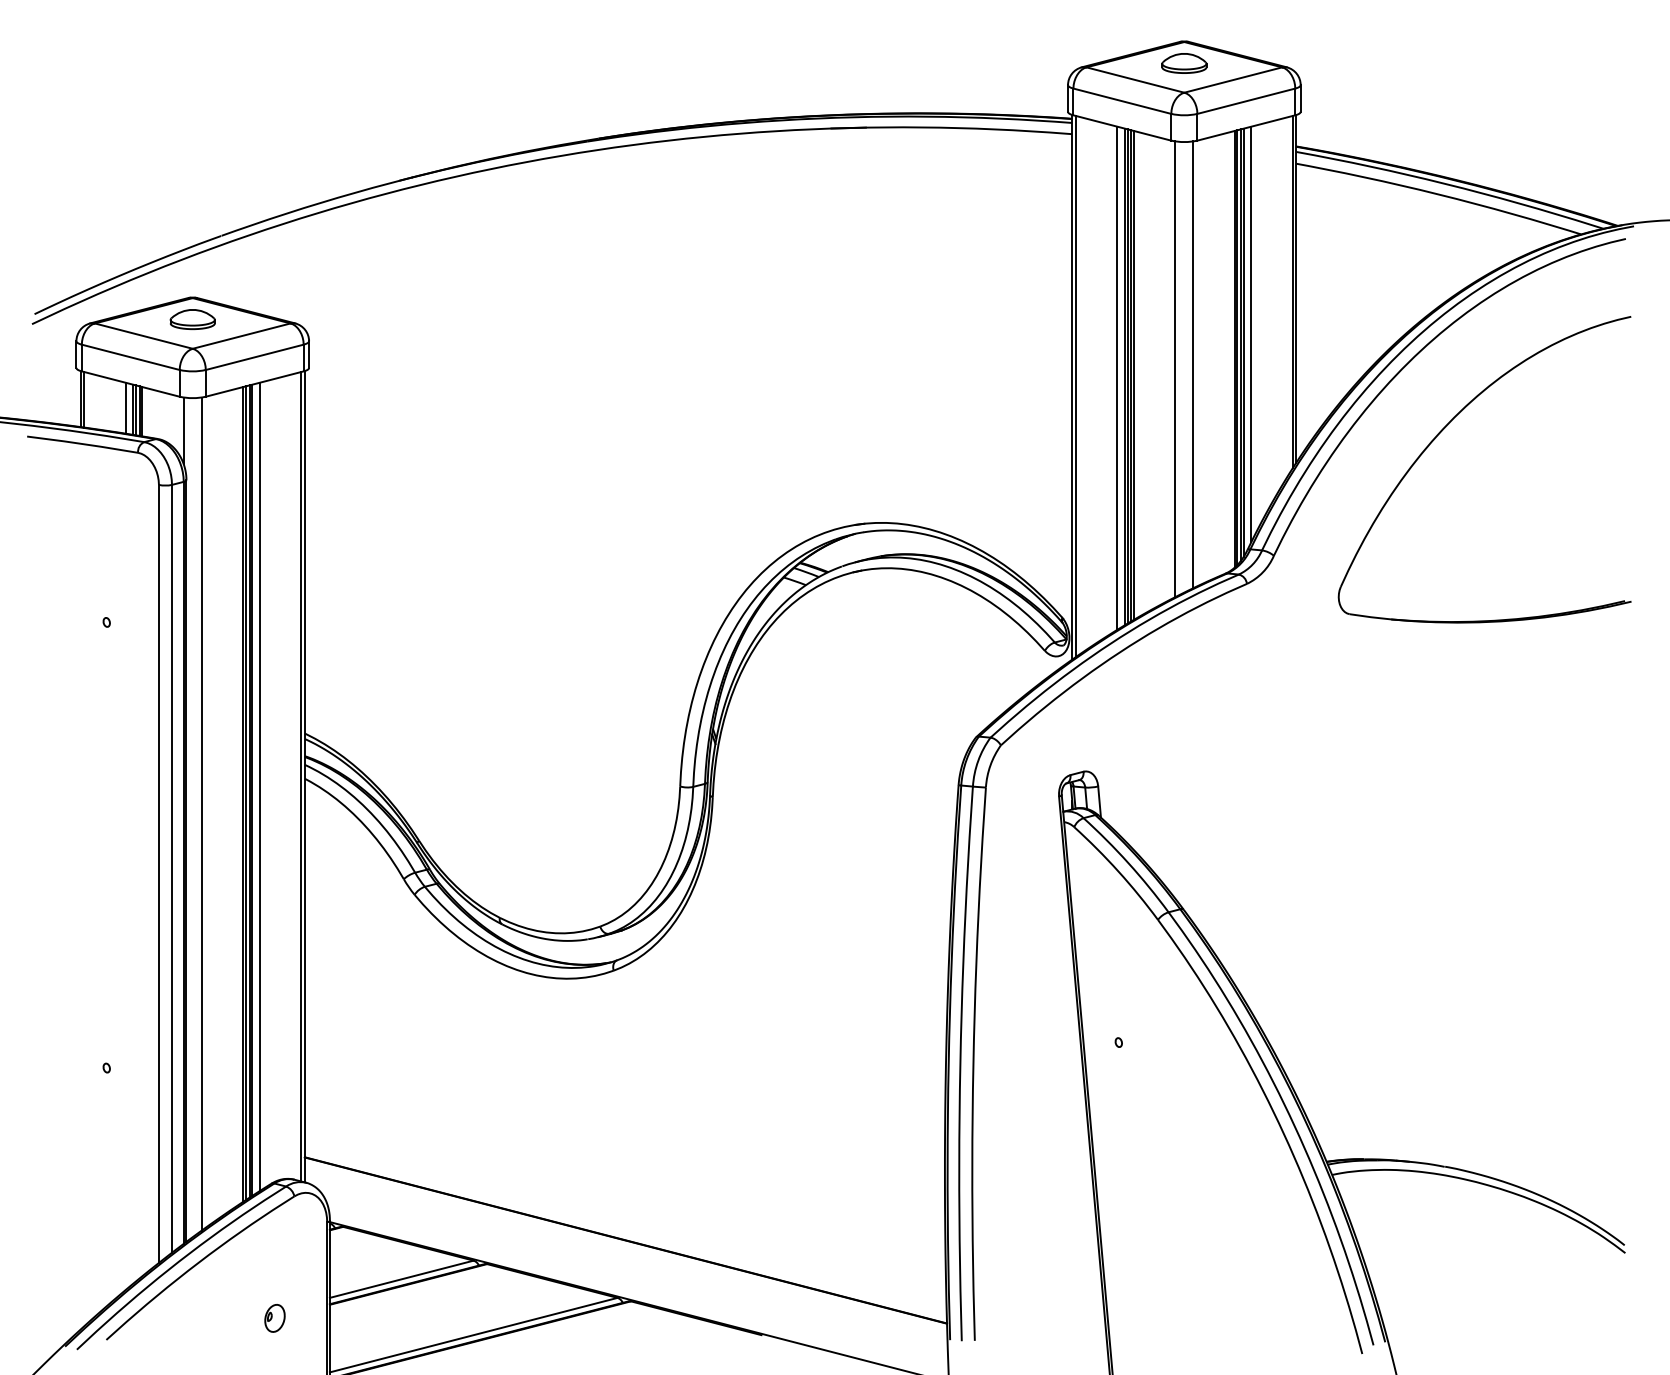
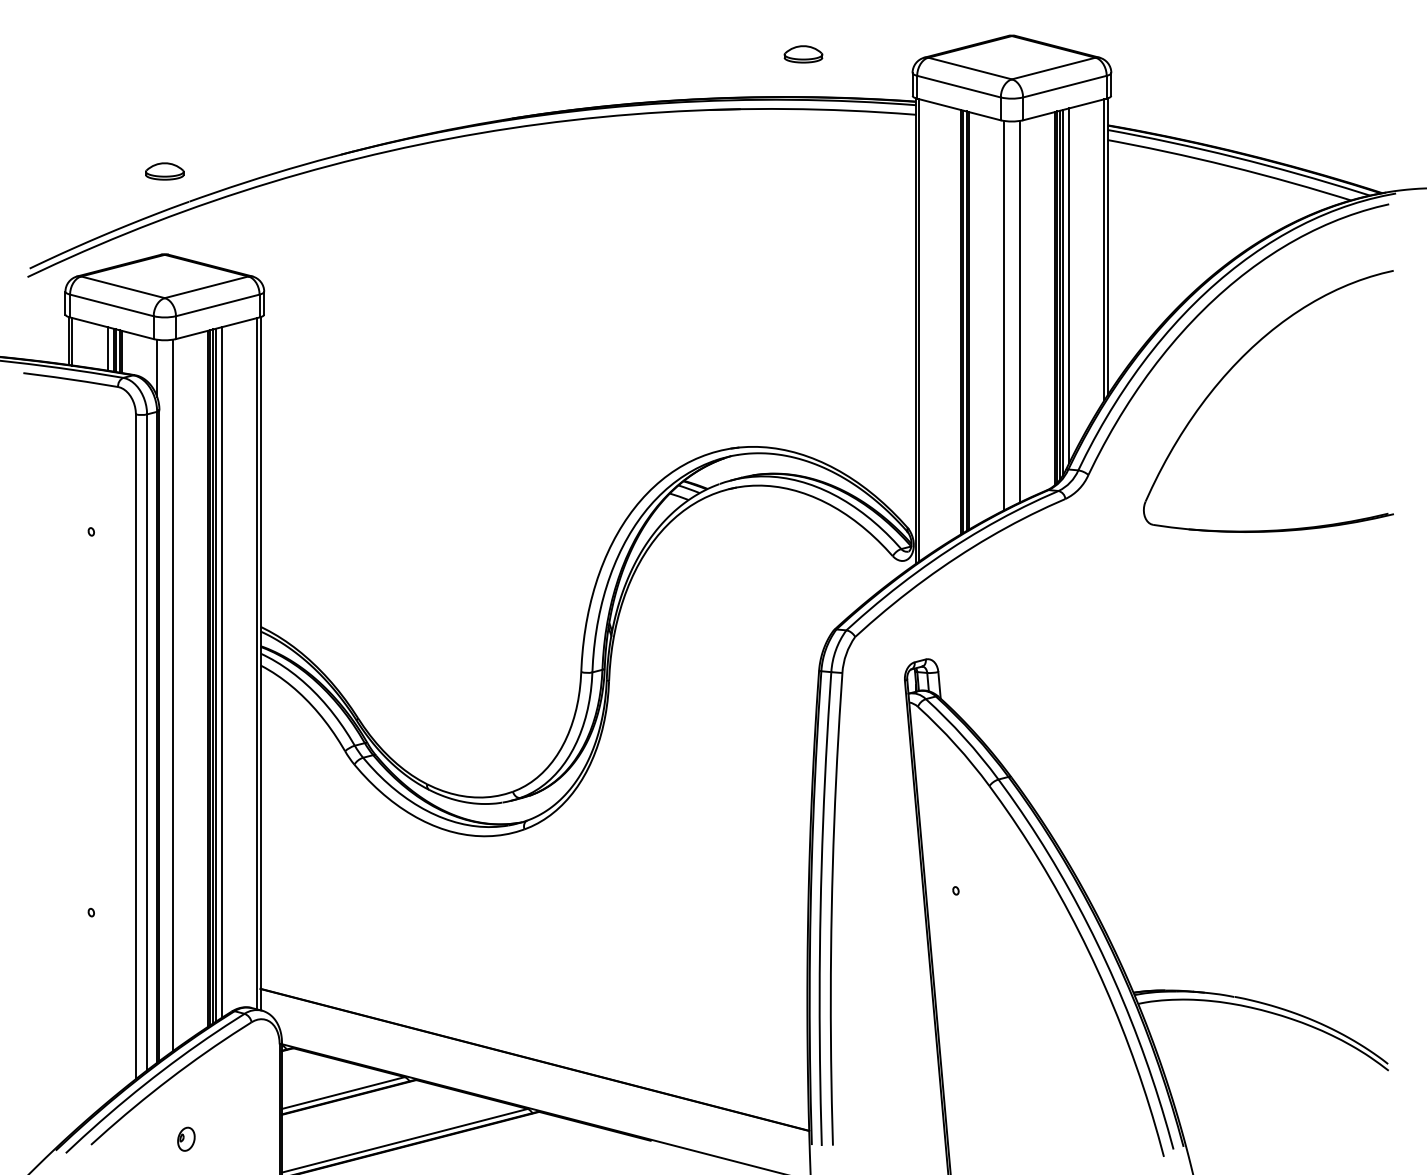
part: (1184, 63) -> (803, 54), moved
part: (192, 319) -> (164, 171), moved
line: (1117, 377) -> (954, 322), removed
part: (274, 1318) -> (185, 1139), moved

